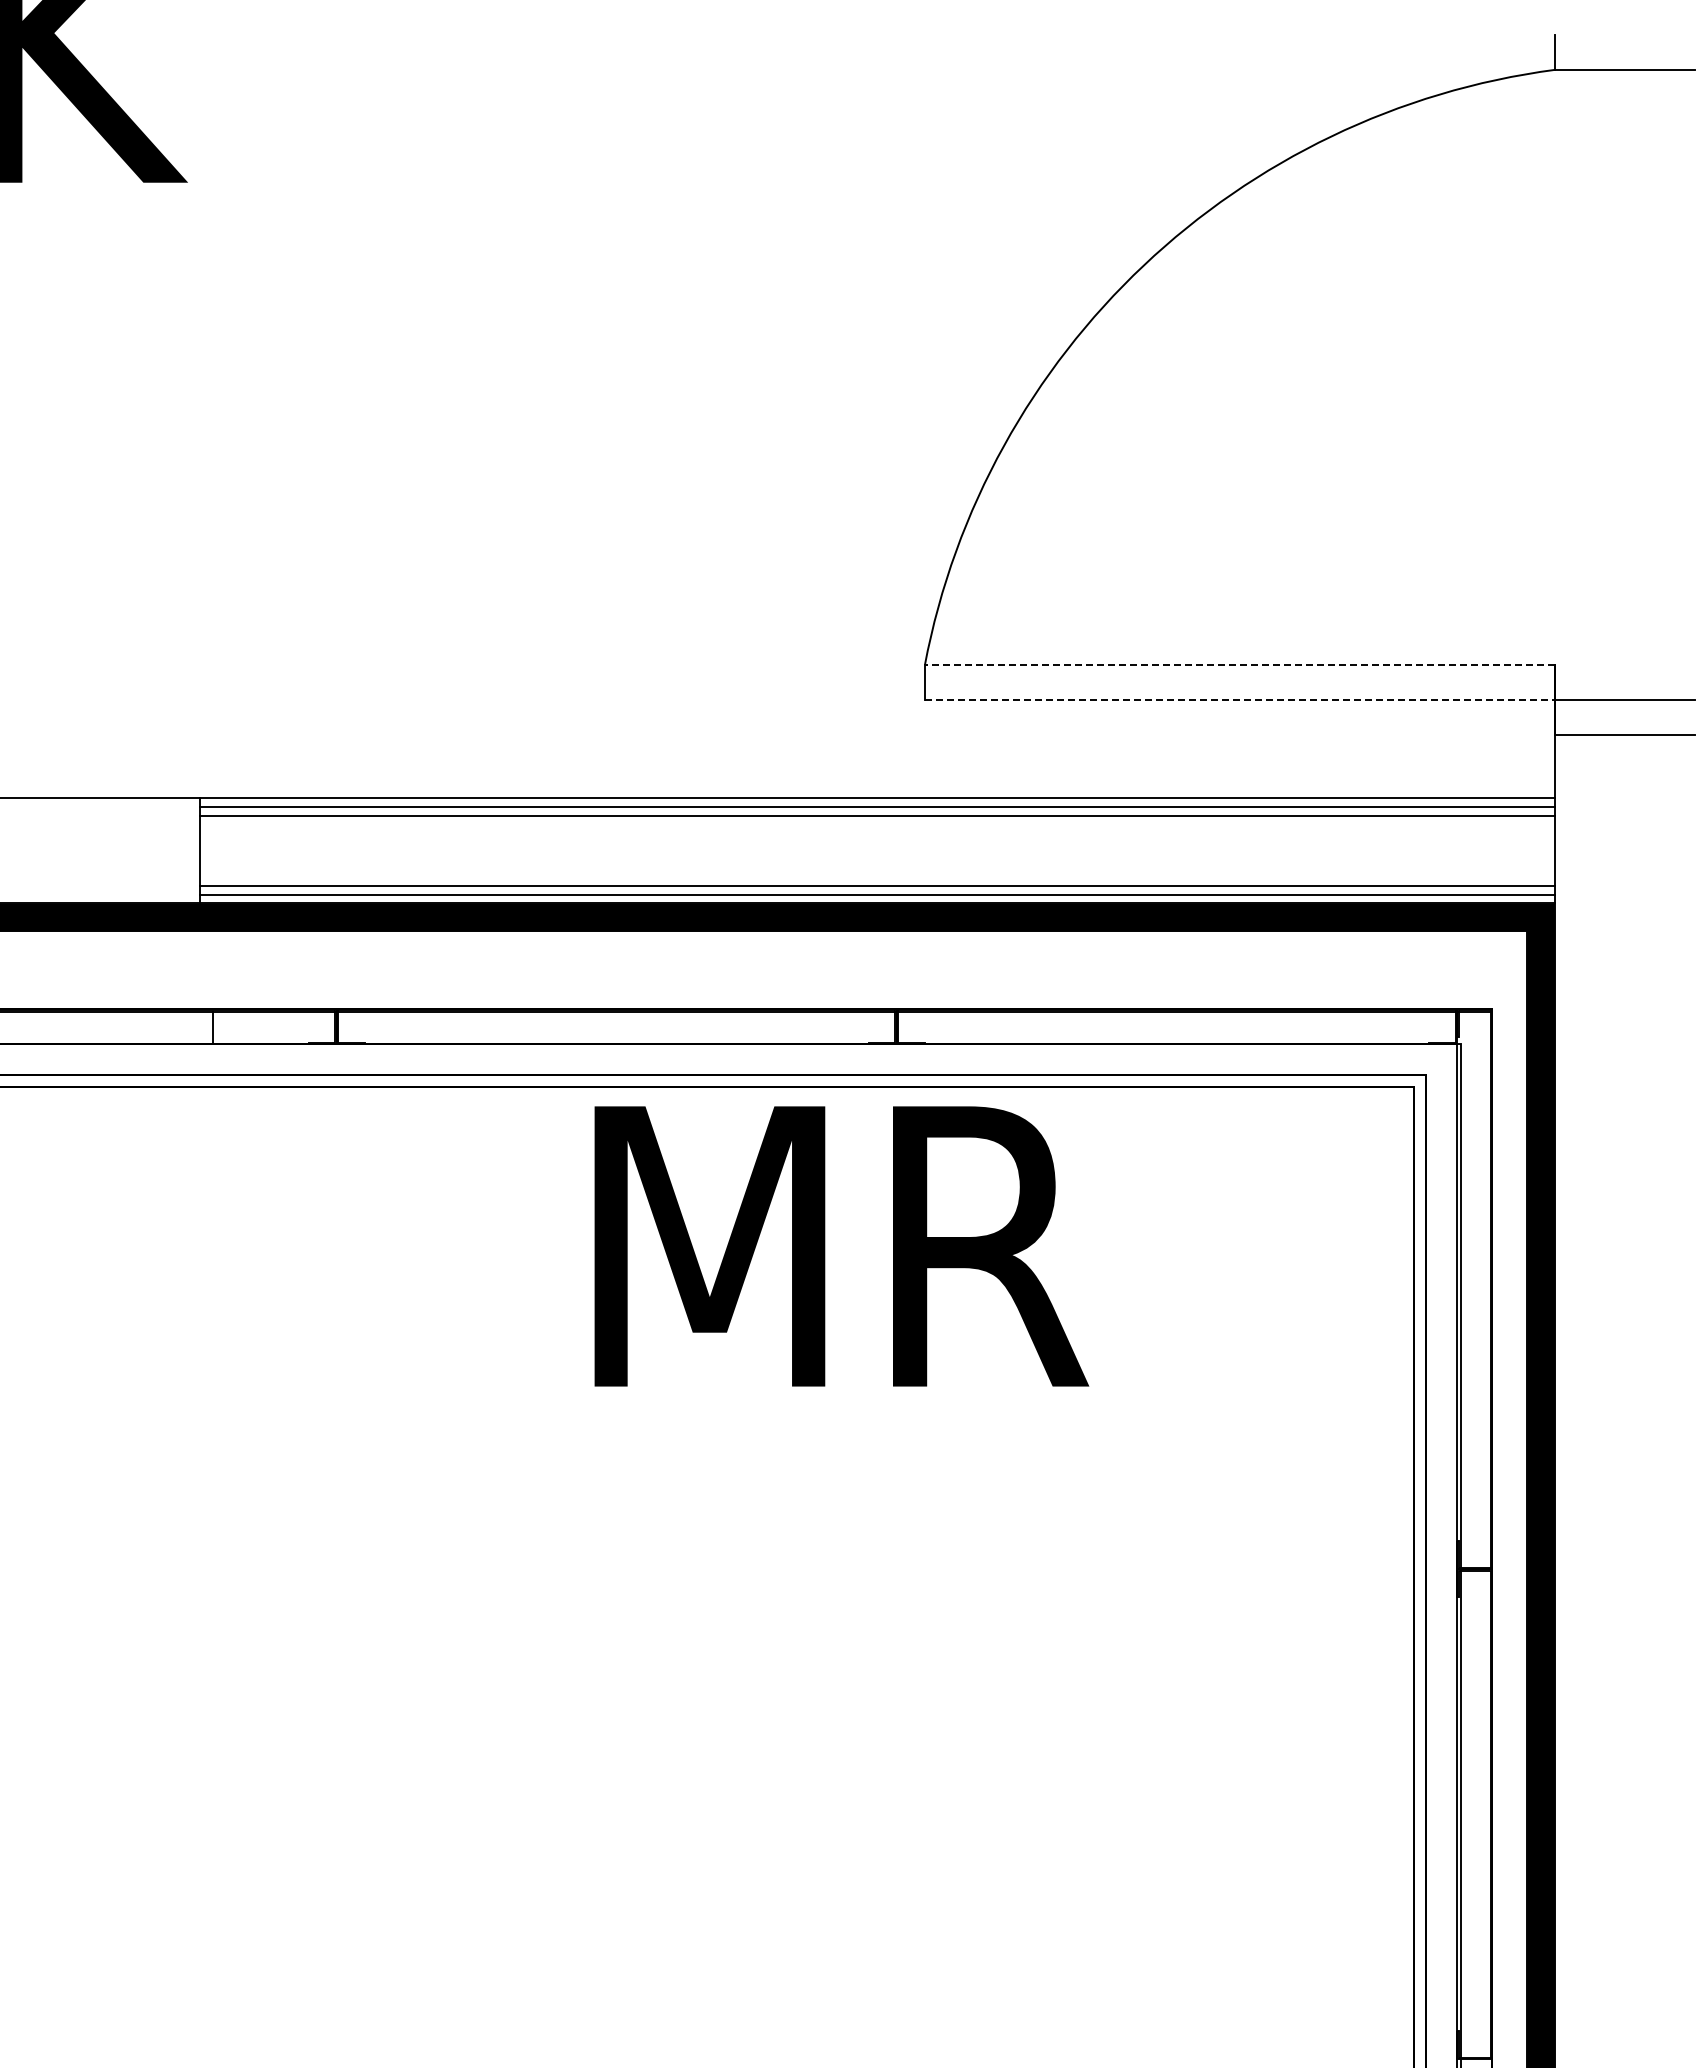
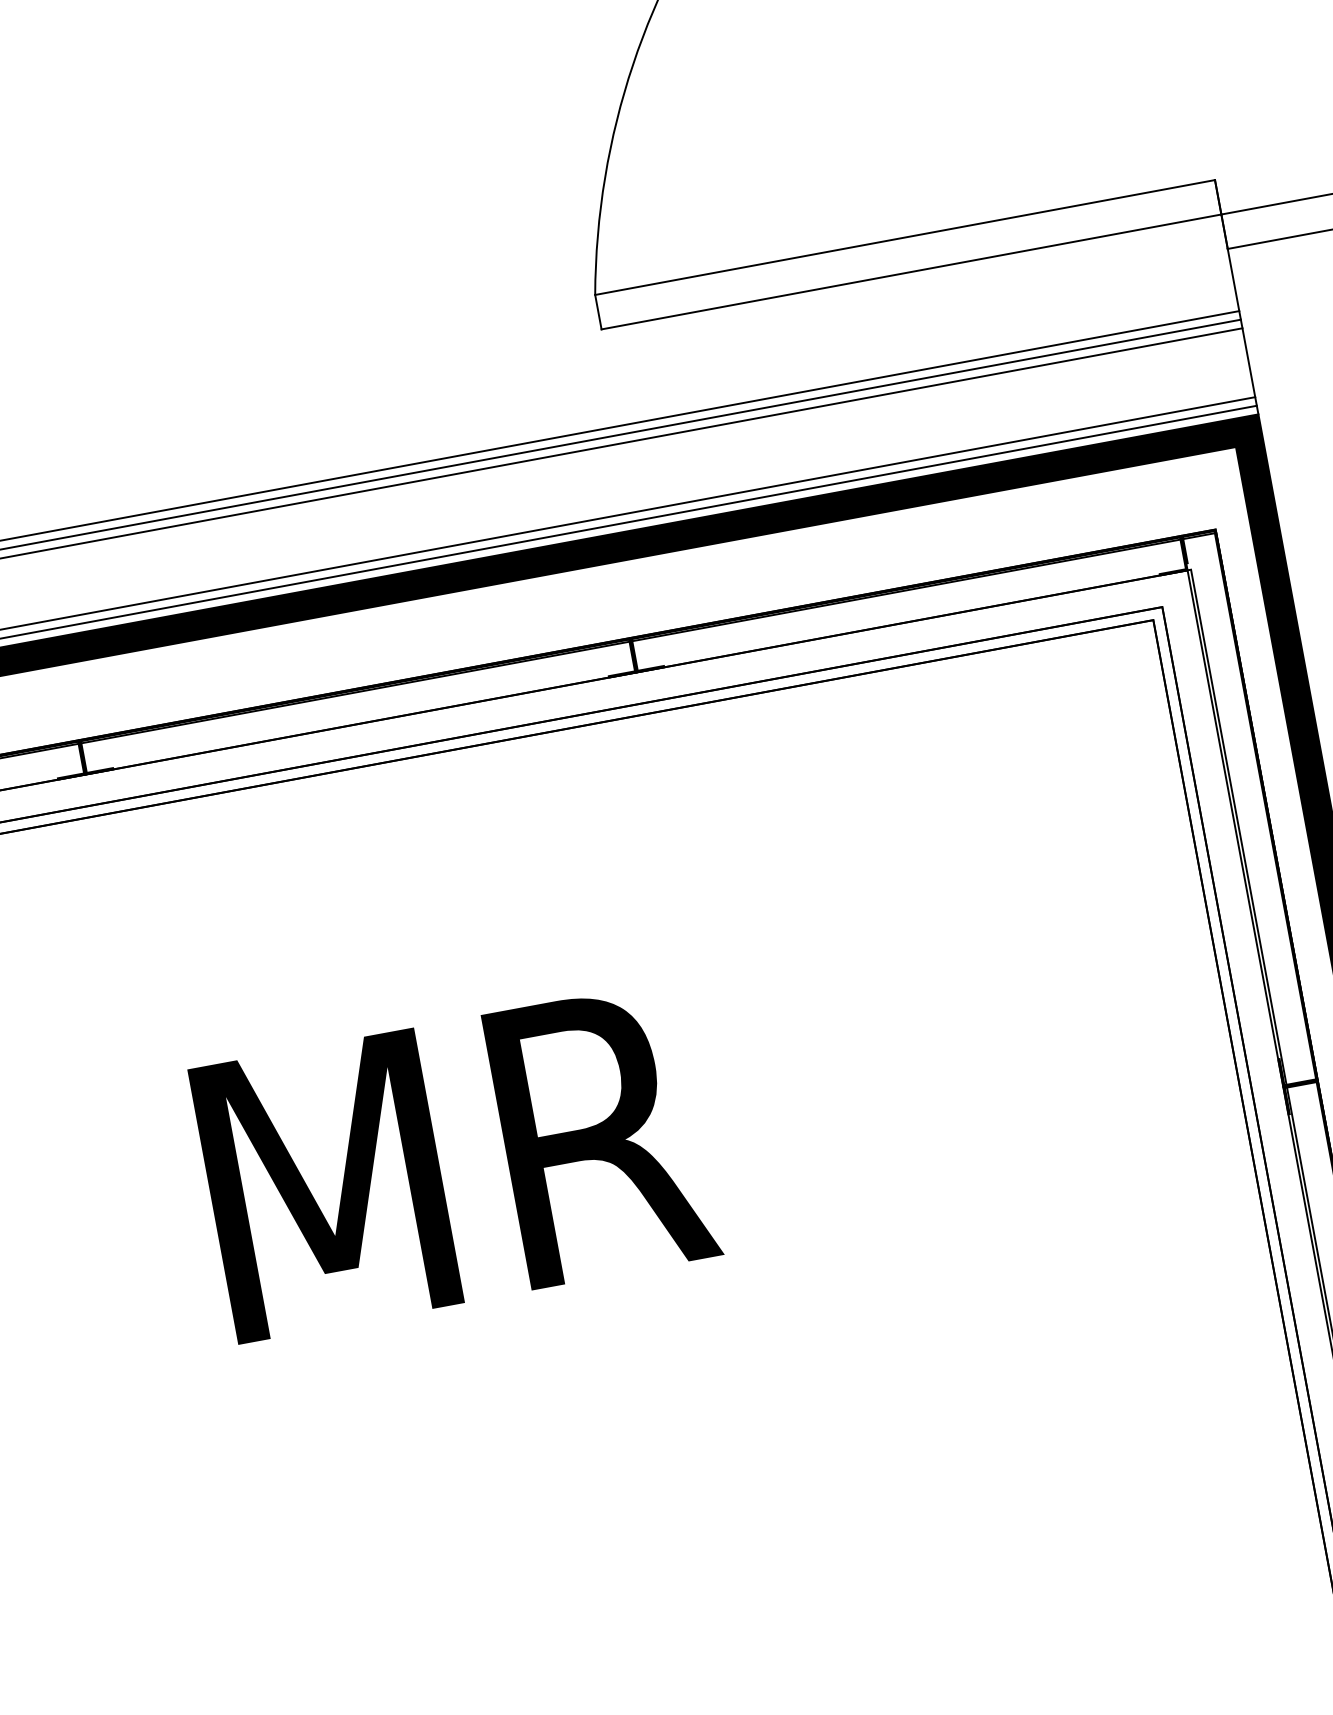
line: (1239, 665) -> (904, 237), dashed -> solid
line: (1240, 700) -> (911, 272), dashed -> solid
text: (841, 1246) -> (455, 1162), moved

